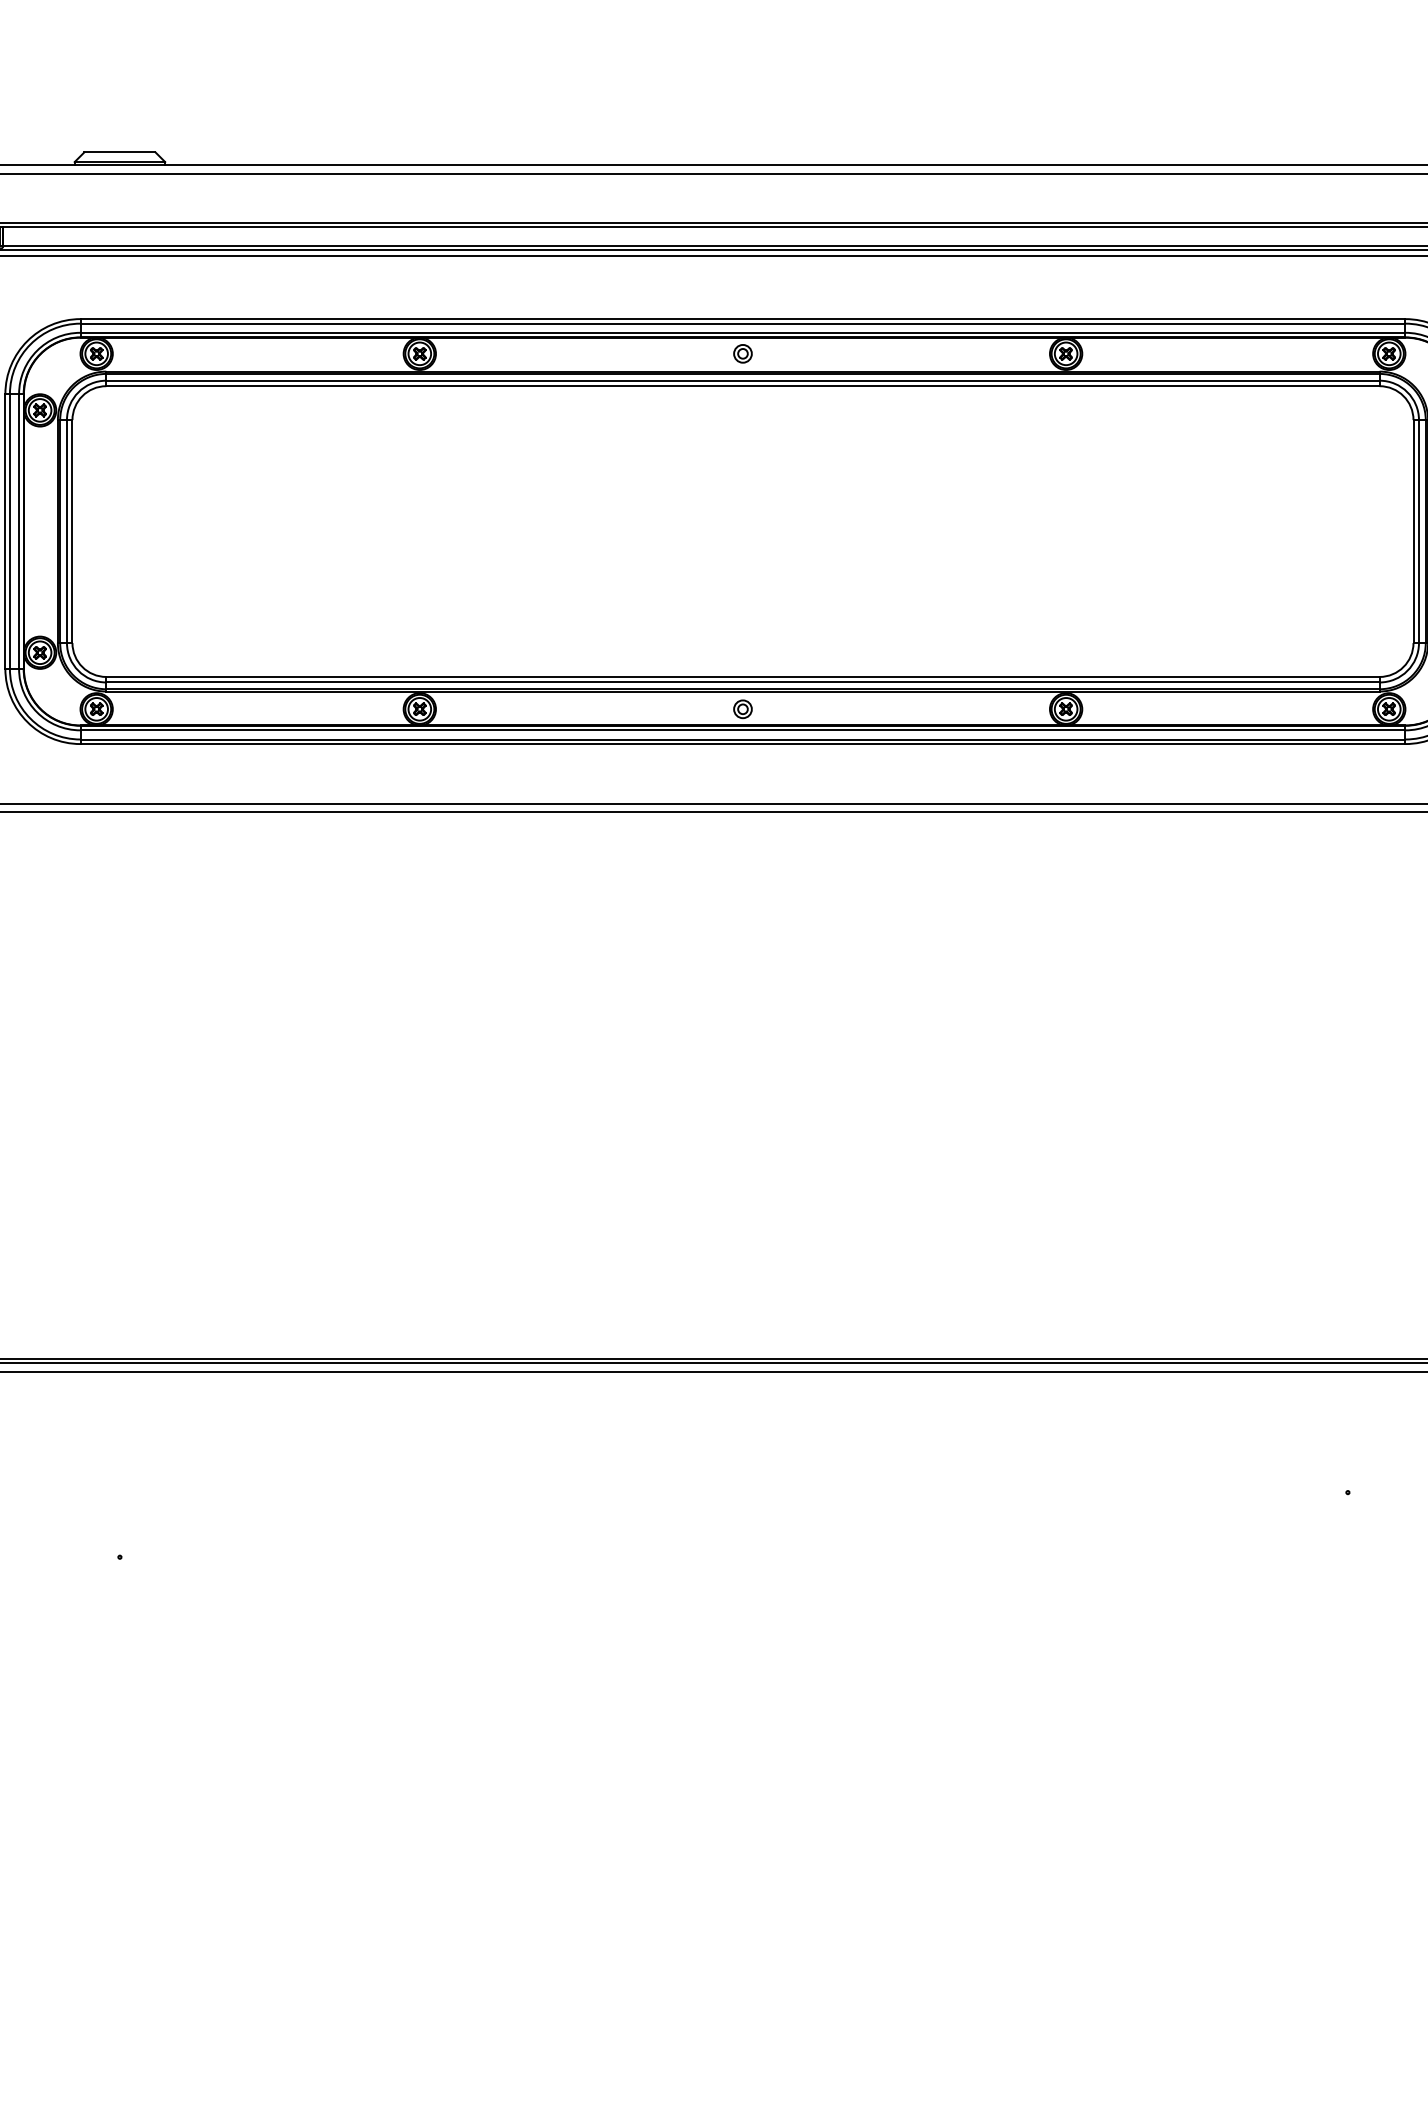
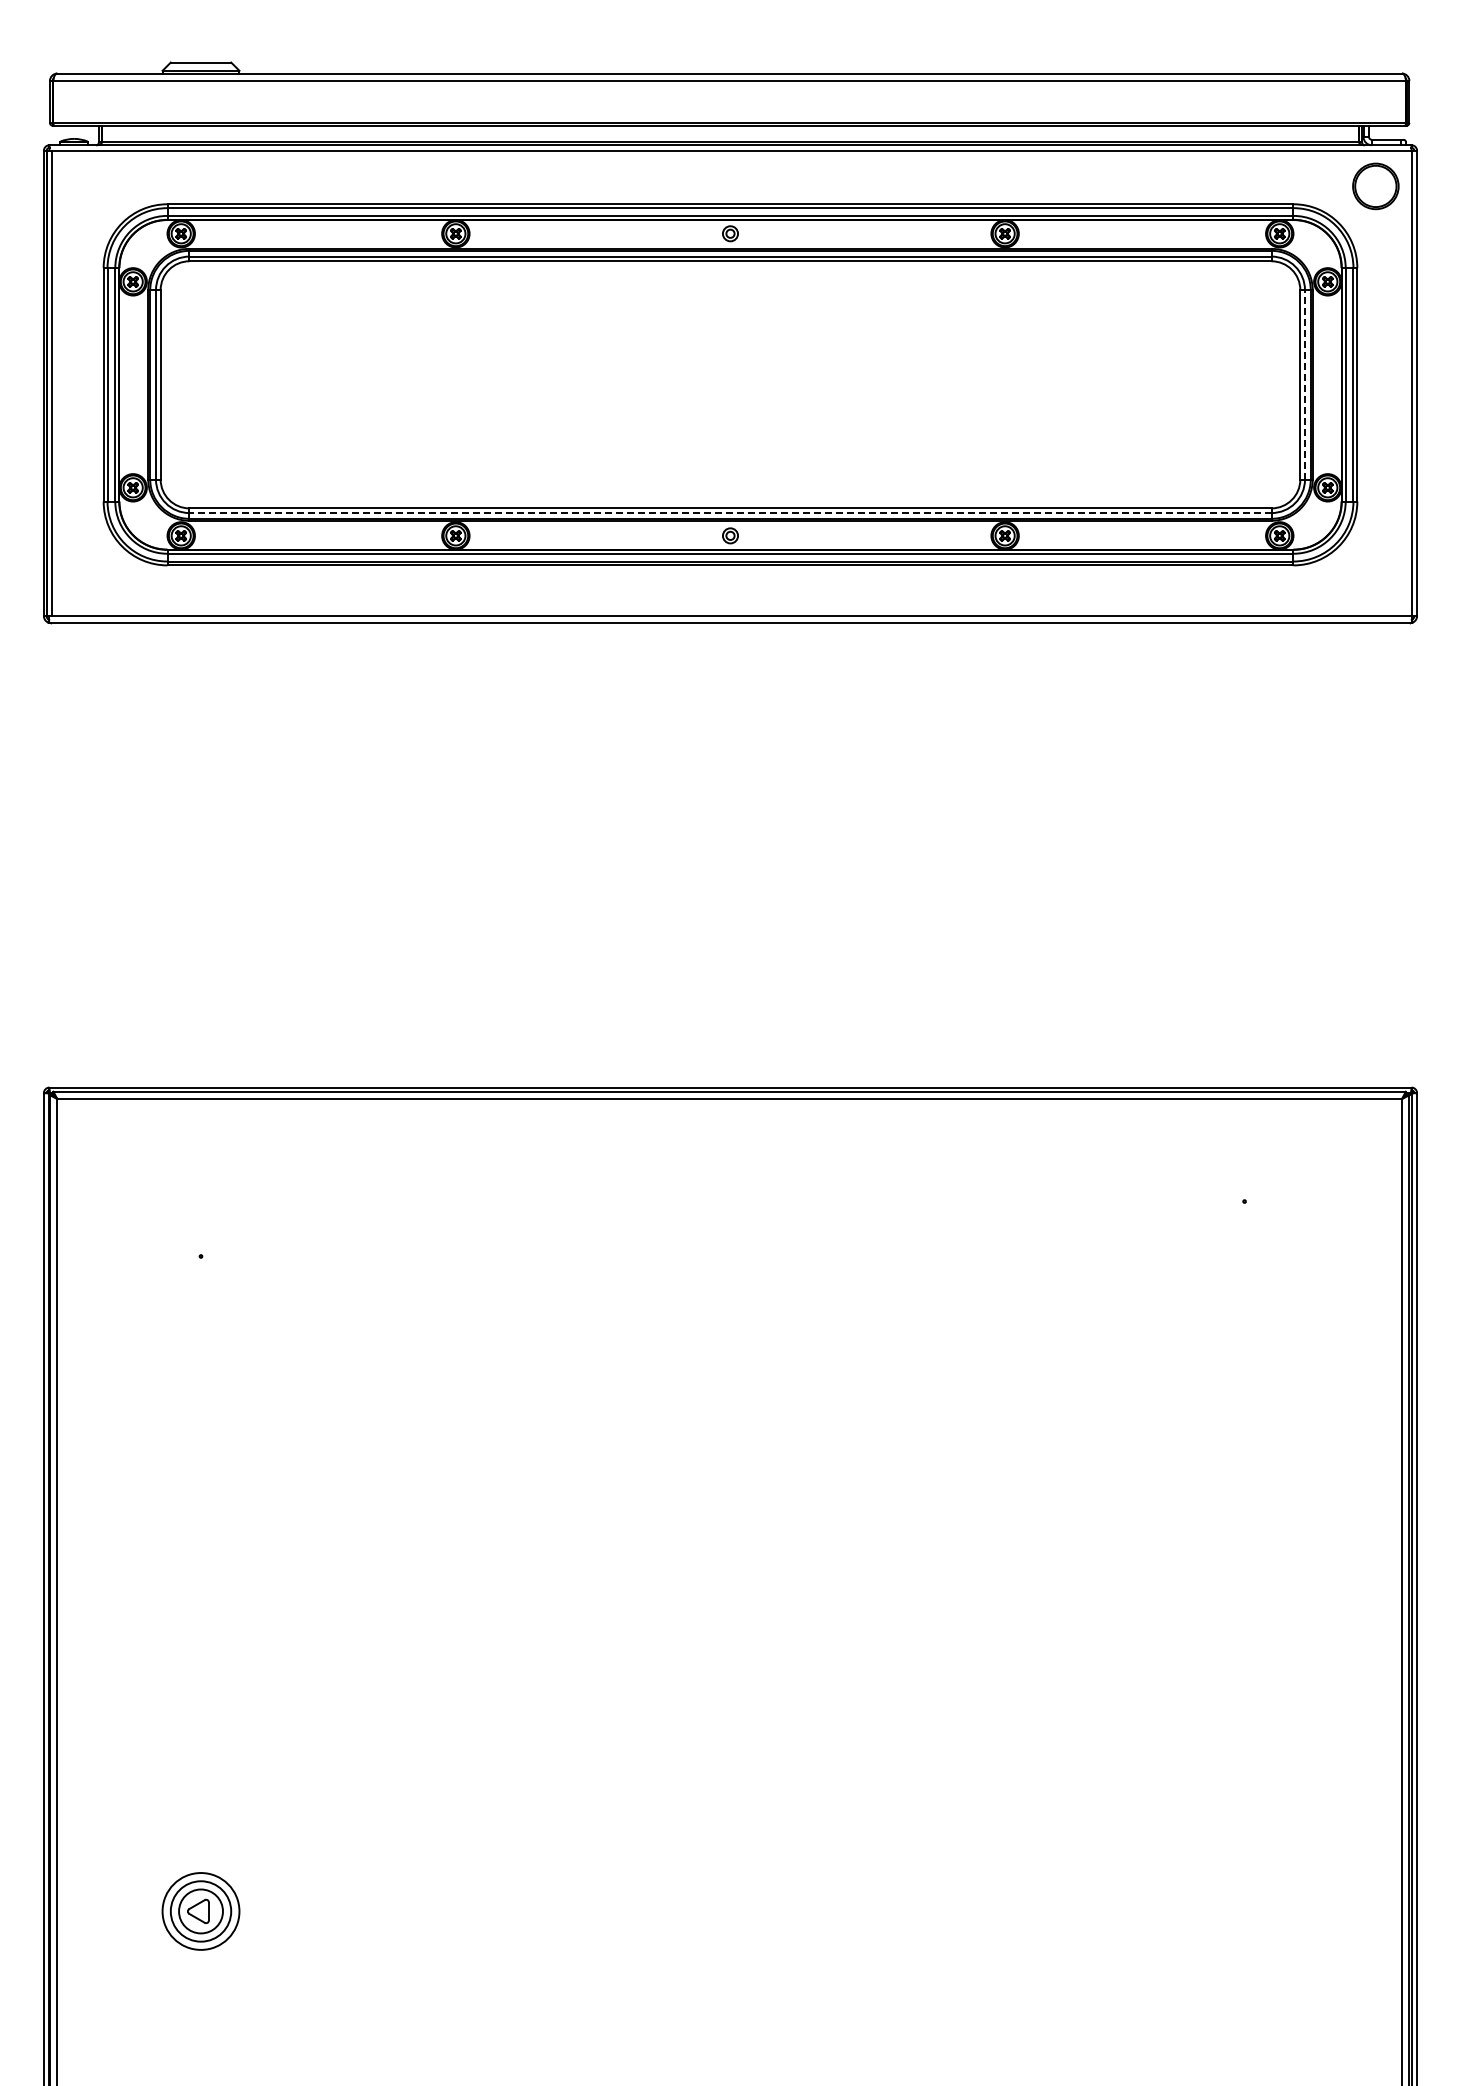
line: (1418, 531) -> (1304, 384), solid -> dashed
line: (742, 682) -> (730, 513), solid -> dashed

